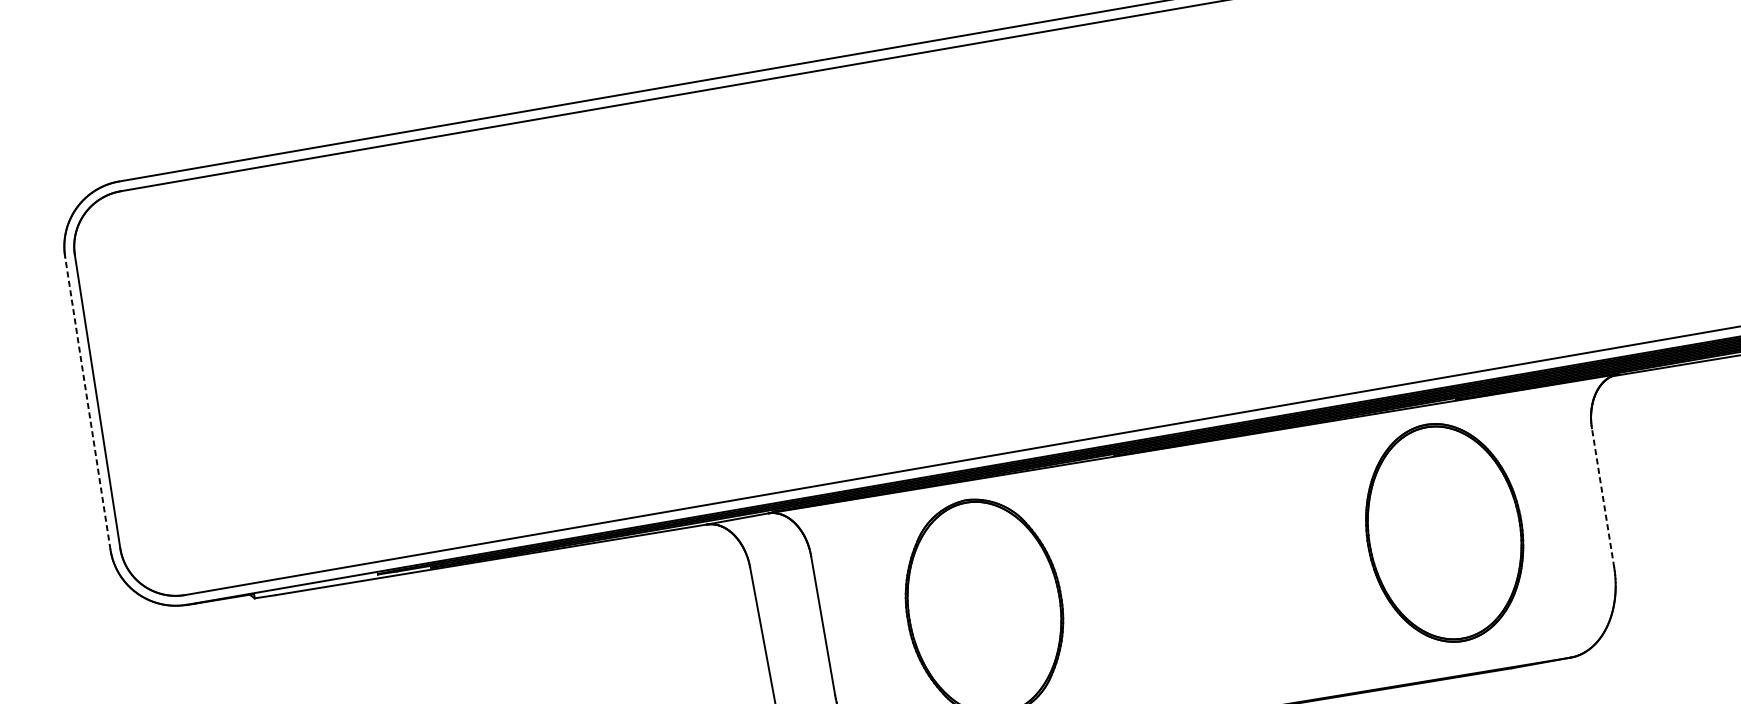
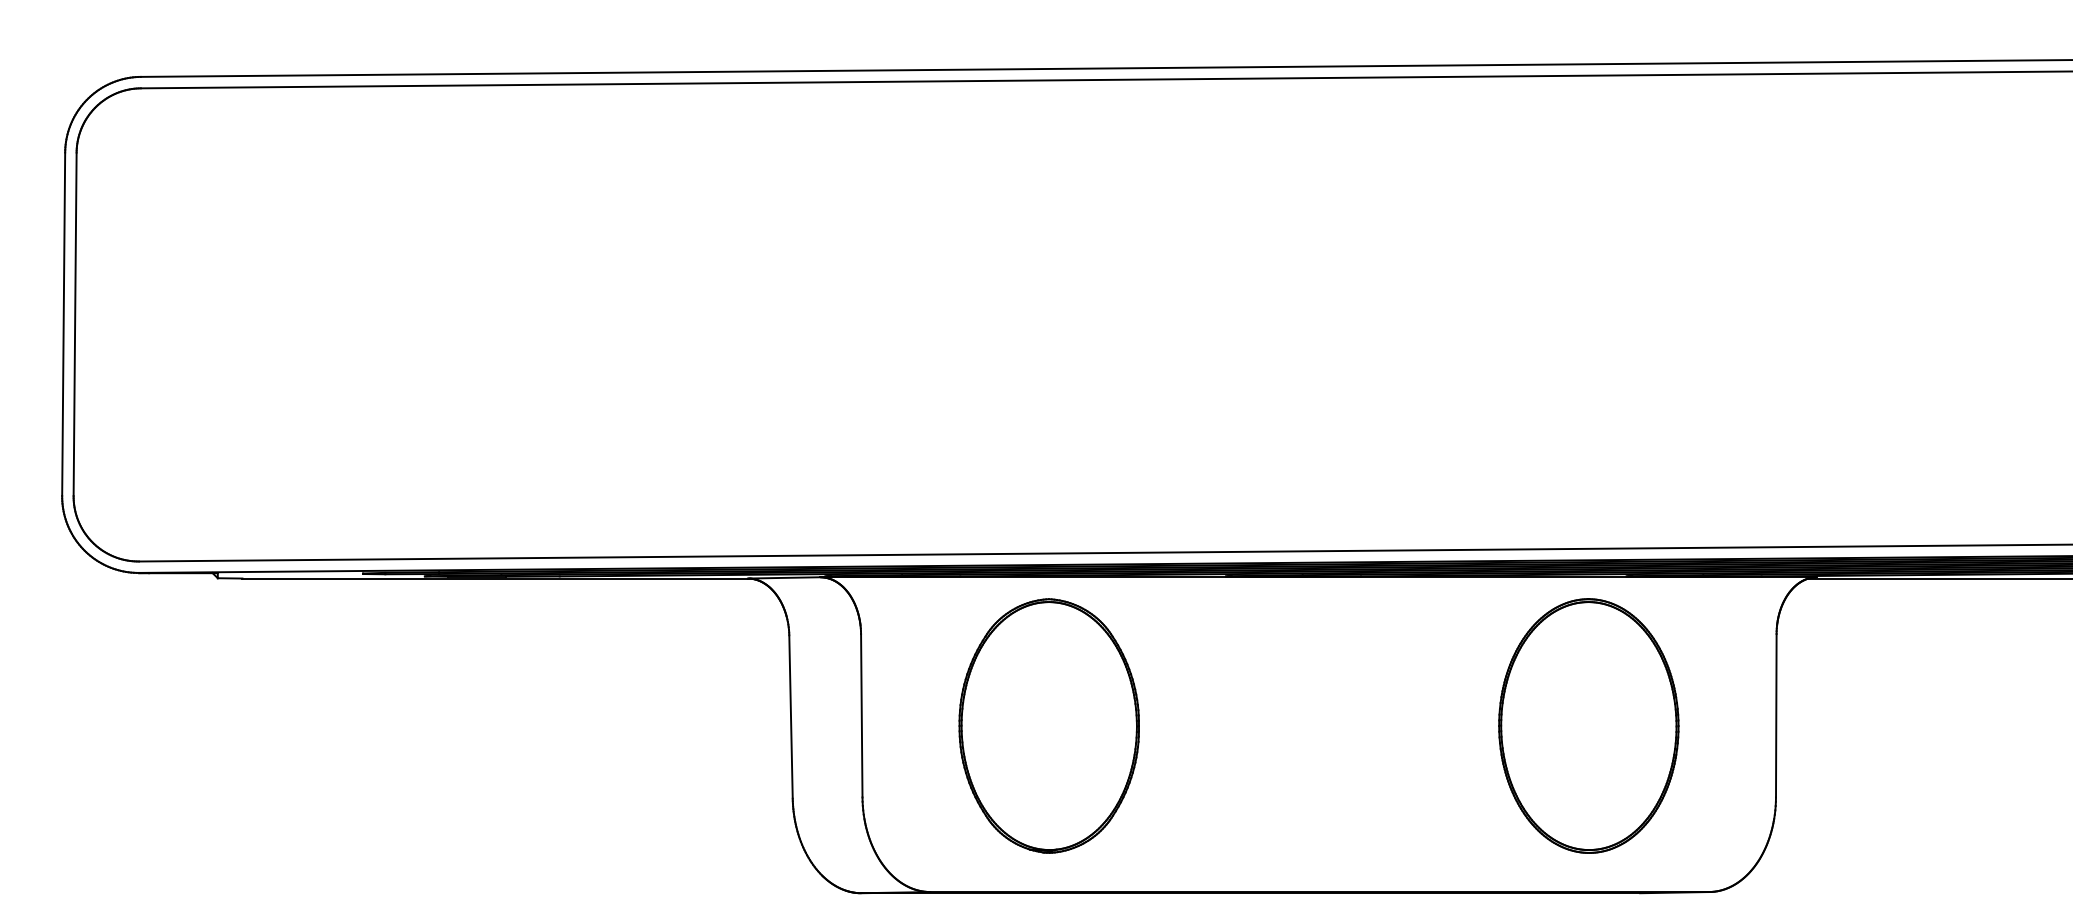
line: (87, 403) -> (63, 324), dashed -> solid
line: (1603, 497) -> (1776, 715), dashed -> solid

